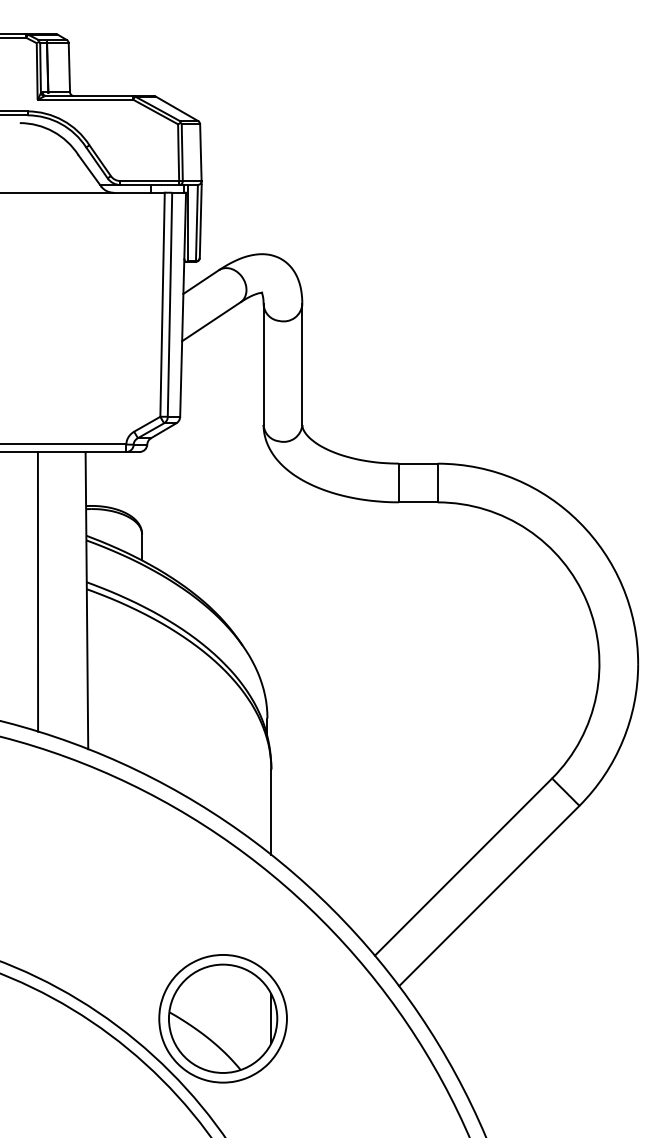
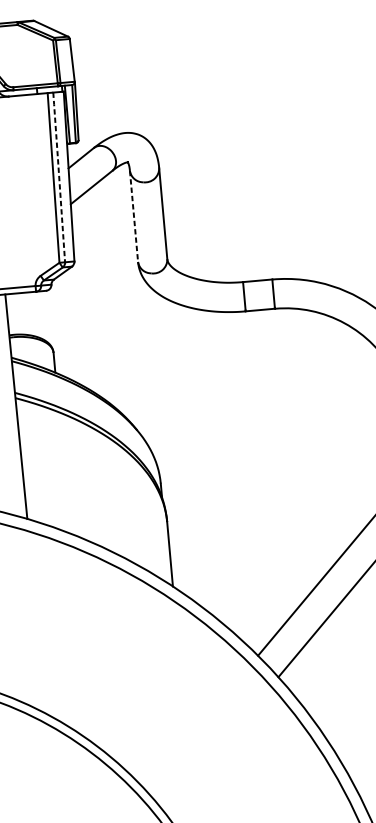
line: (170, 304) -> (59, 177), solid -> dashed
line: (263, 365) -> (133, 217), solid -> dashed
part: (222, 1018) -> (147, 713), removed

